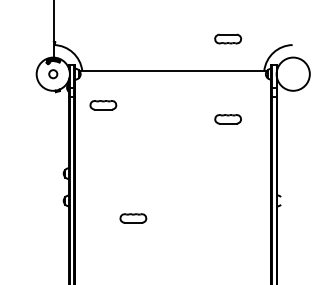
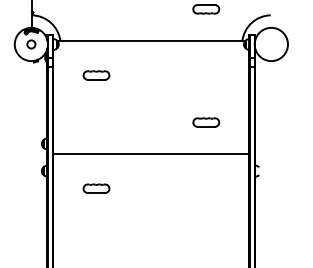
part: (103, 105) -> (96, 75), moved
part: (227, 119) -> (205, 122), moved
line: (173, 183) -> (151, 153), added
part: (133, 218) -> (96, 188), moved

